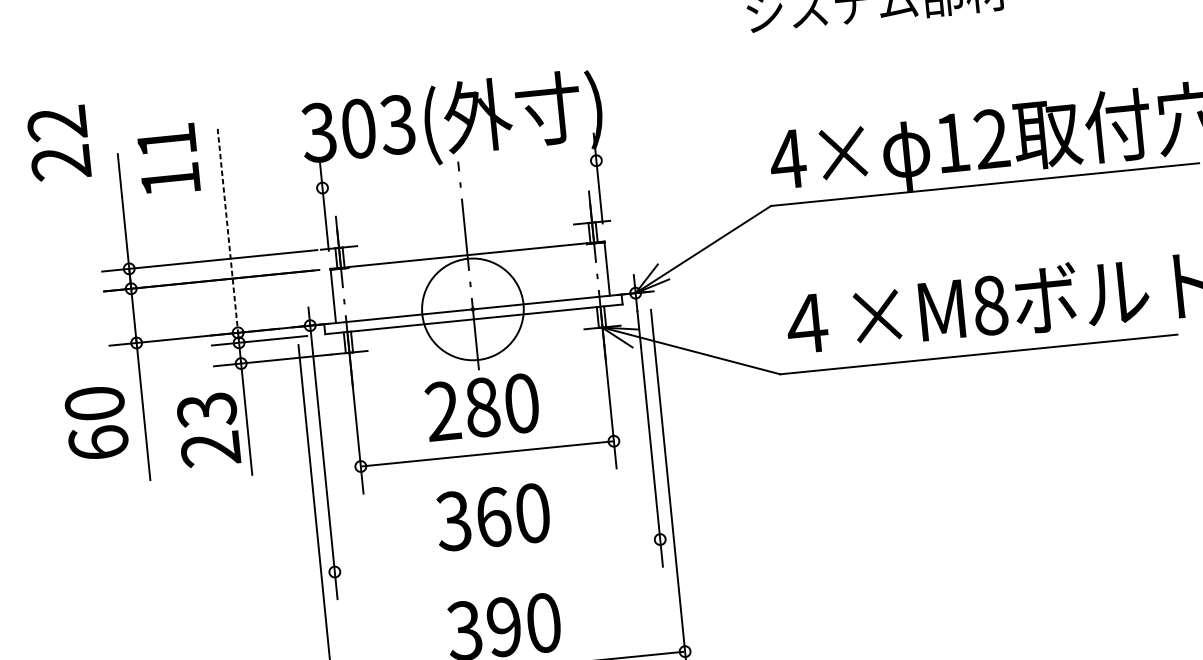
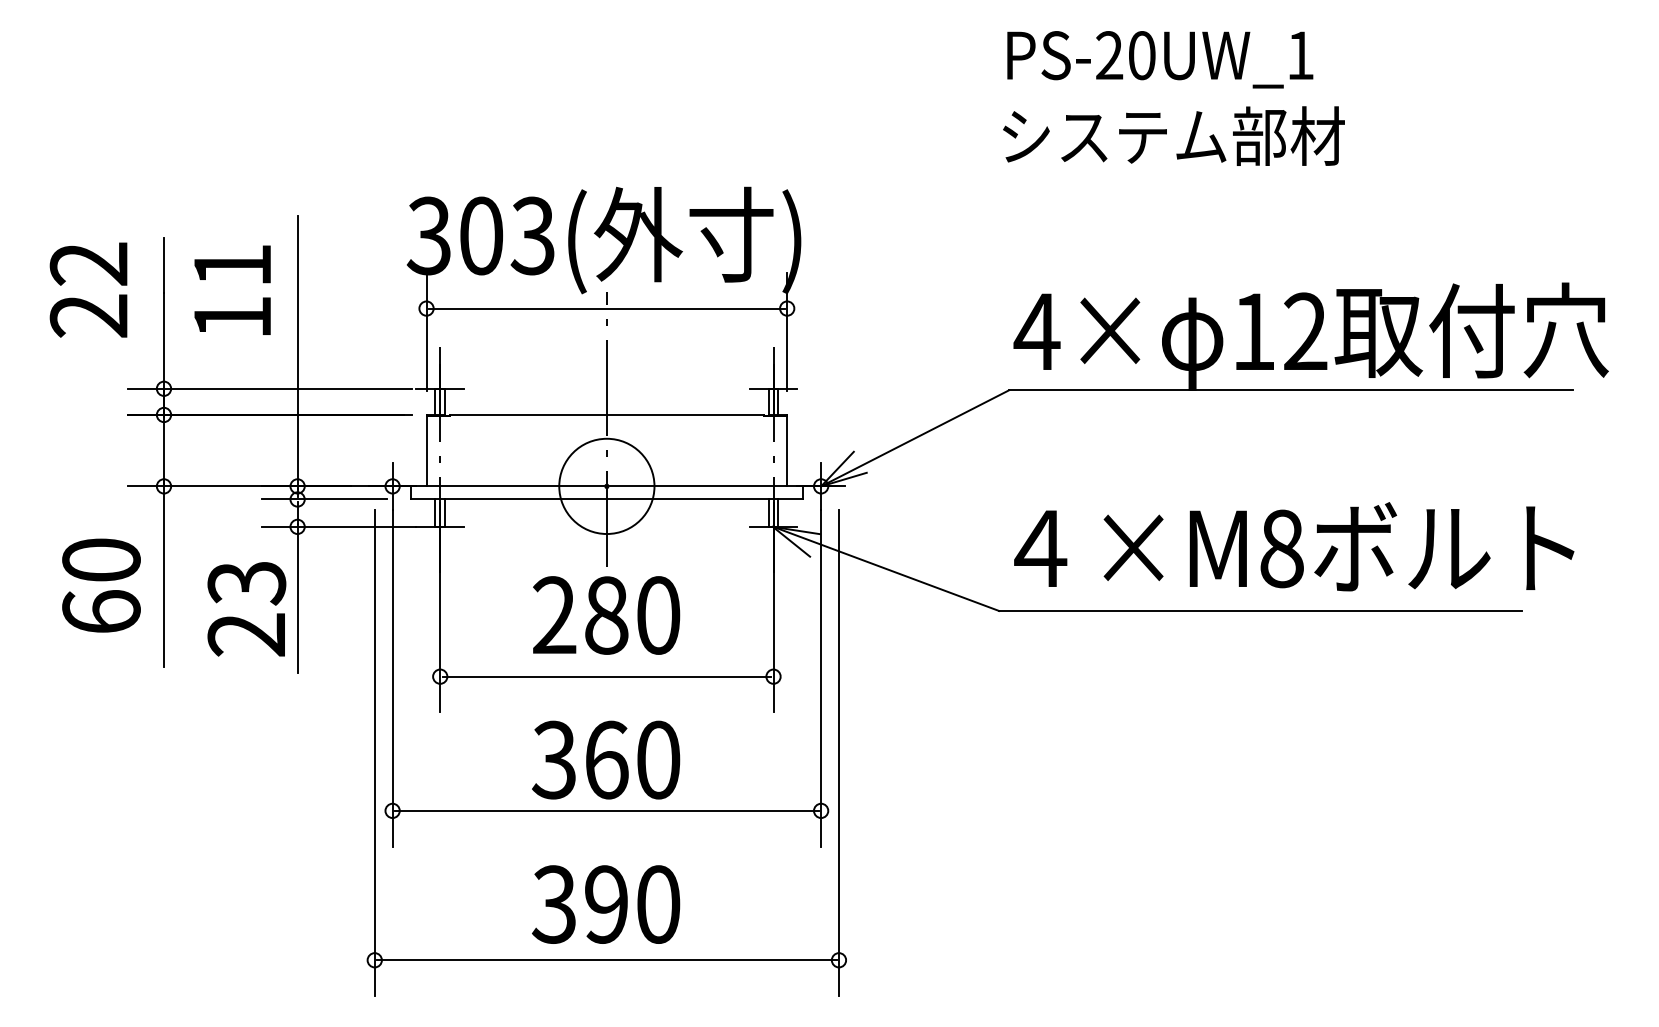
text: (58, 143) -> (88, 289), moved
text: (168, 158) -> (232, 289), moved
line: (459, 174) -> (606, 308), added
line: (227, 231) -> (297, 352), dashed -> solid
circle: (472, 309) -> (606, 486), size x0.71
line: (497, 555) -> (606, 810), added

